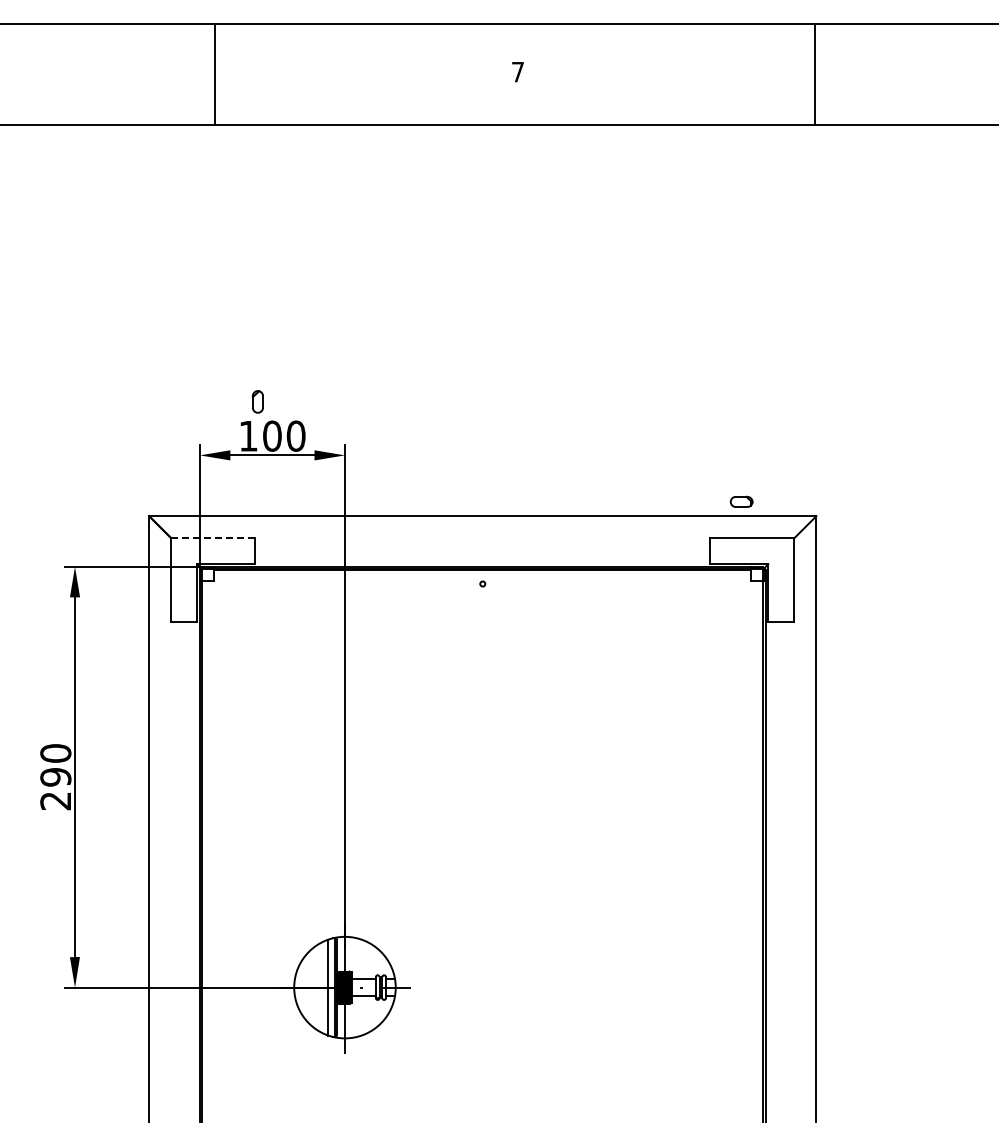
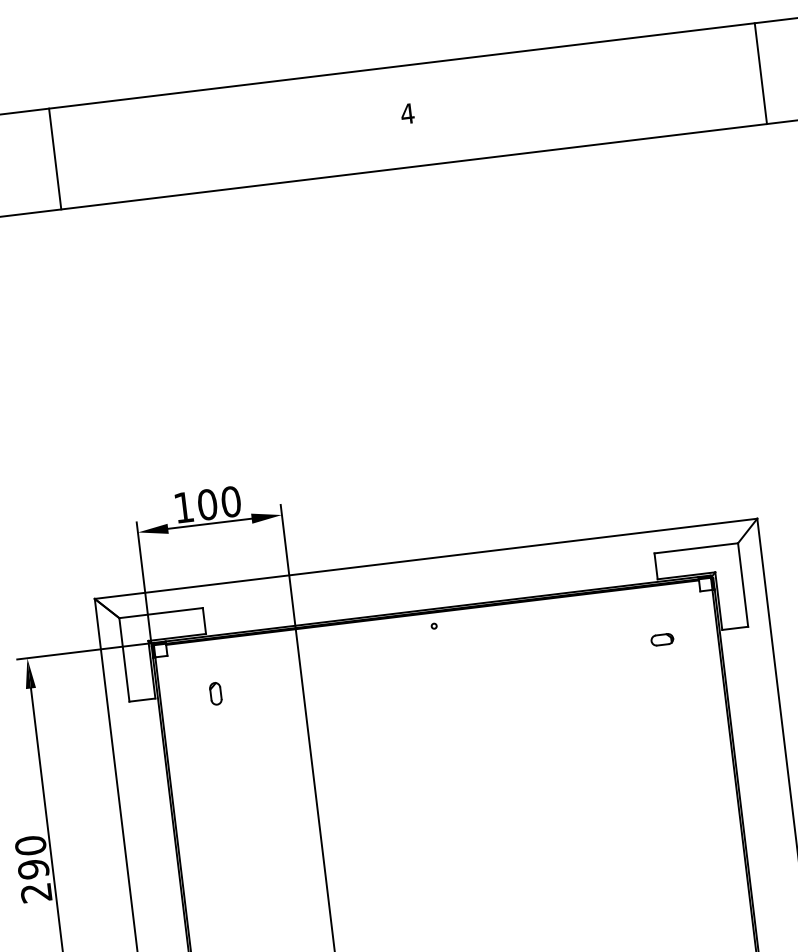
text: (517, 72) -> (407, 114), 7 -> 4
line: (214, 74) -> (55, 158), moved
line: (815, 74) -> (760, 73), moved
part: (257, 401) -> (215, 693), moved
part: (741, 501) -> (662, 639), moved
line: (213, 538) -> (161, 613), dashed -> solid

